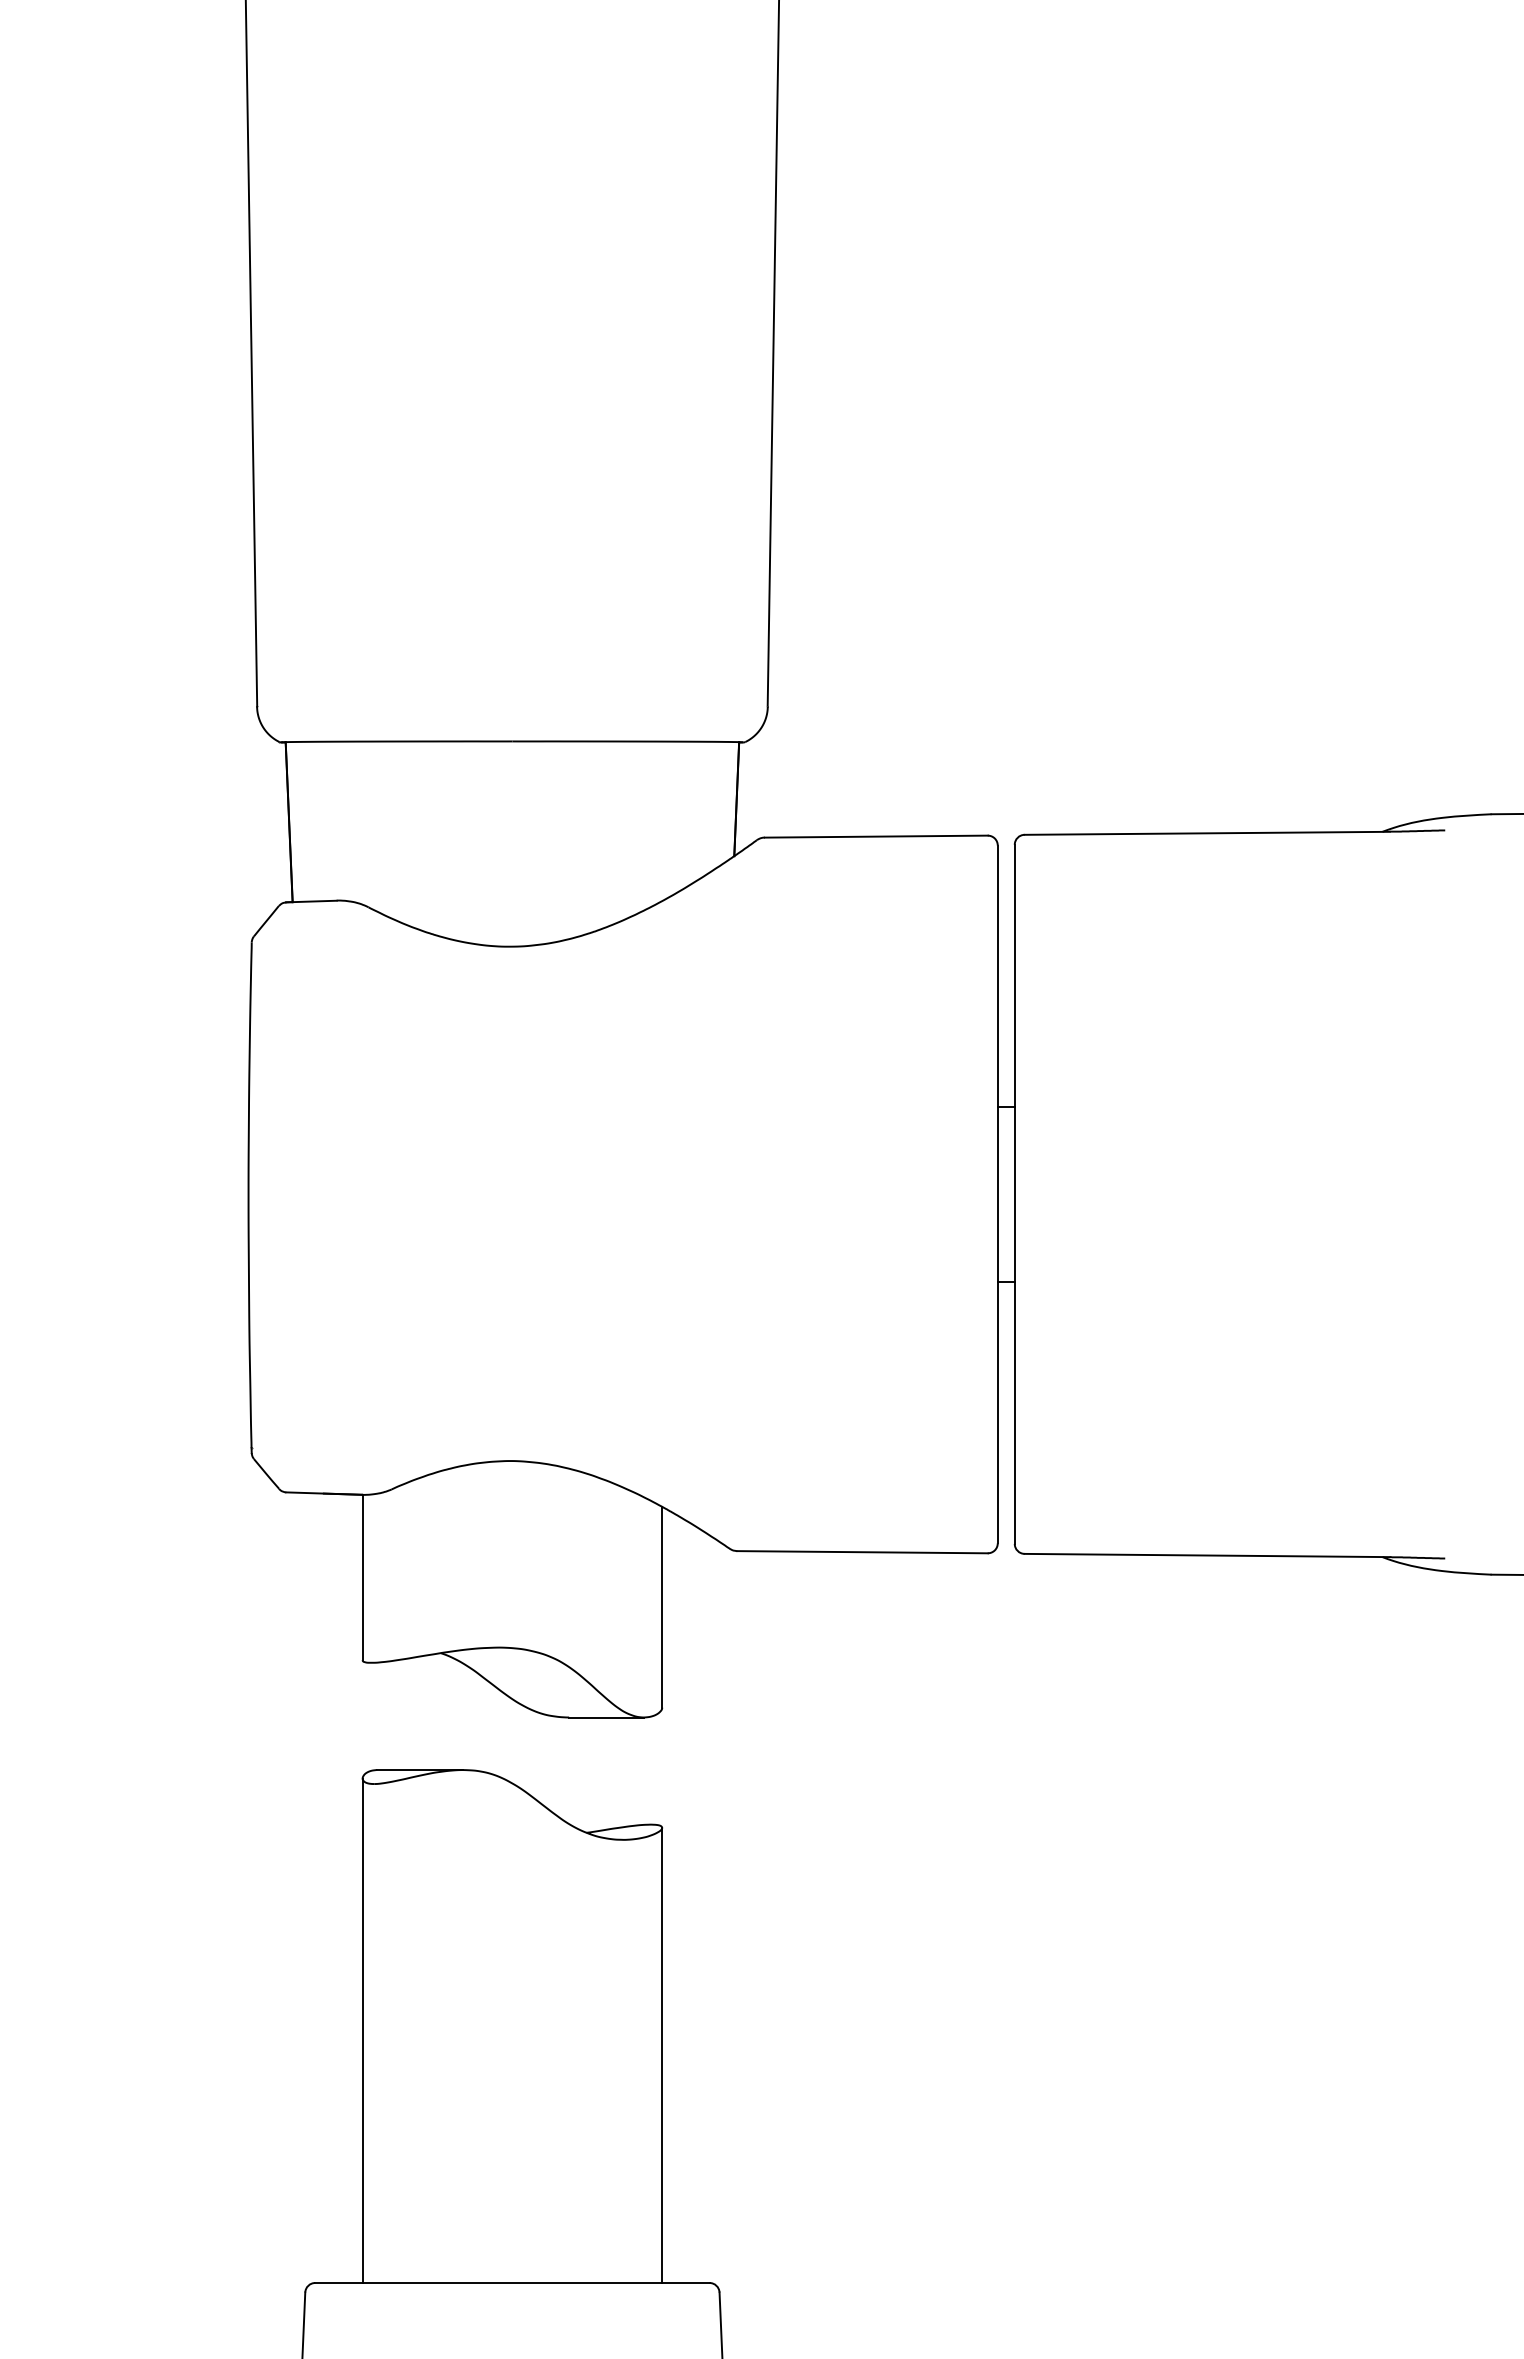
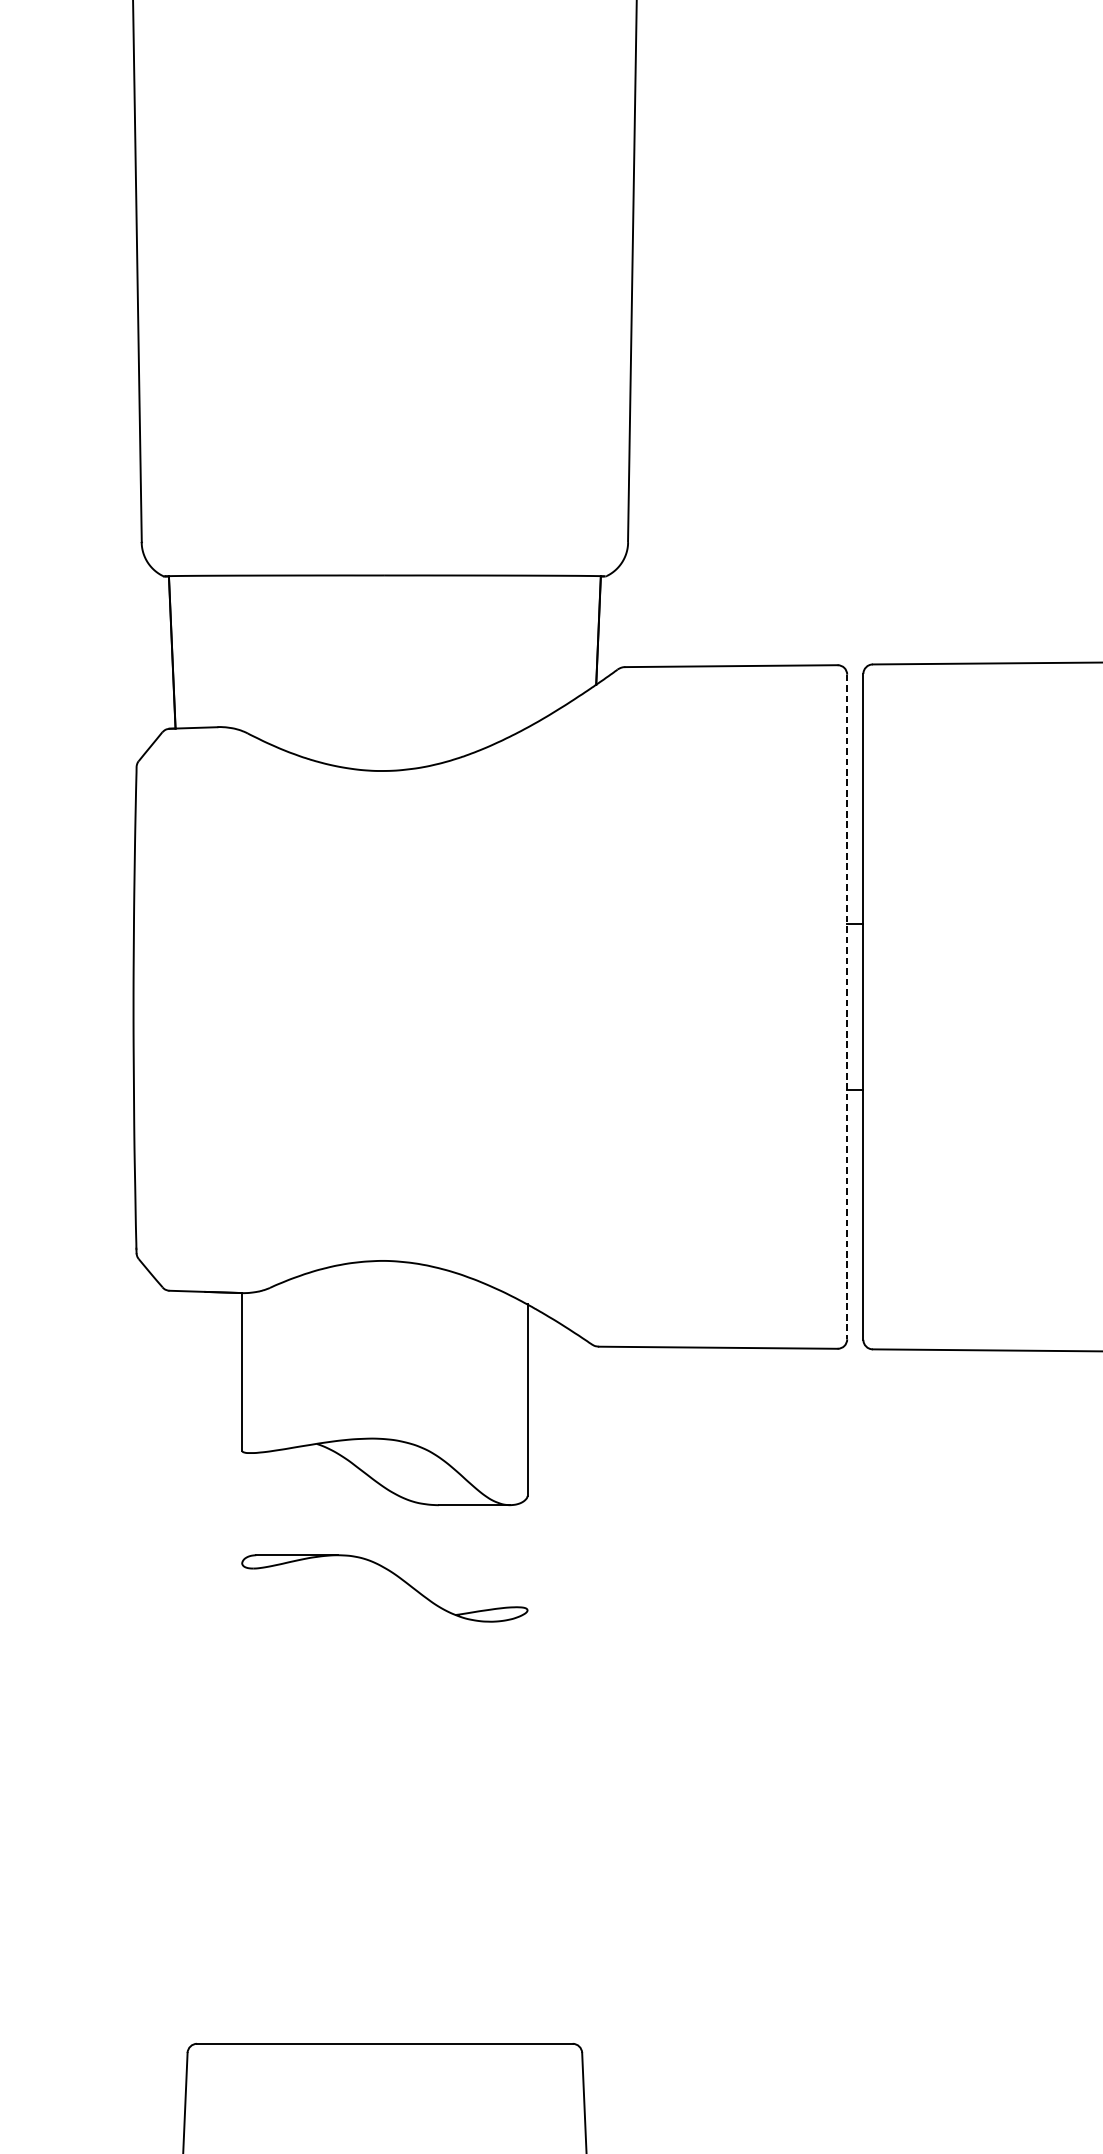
line: (997, 1194) -> (846, 1007), solid -> dashed
line: (362, 2030) -> (242, 1803), removed
line: (662, 2054) -> (527, 1826), removed

